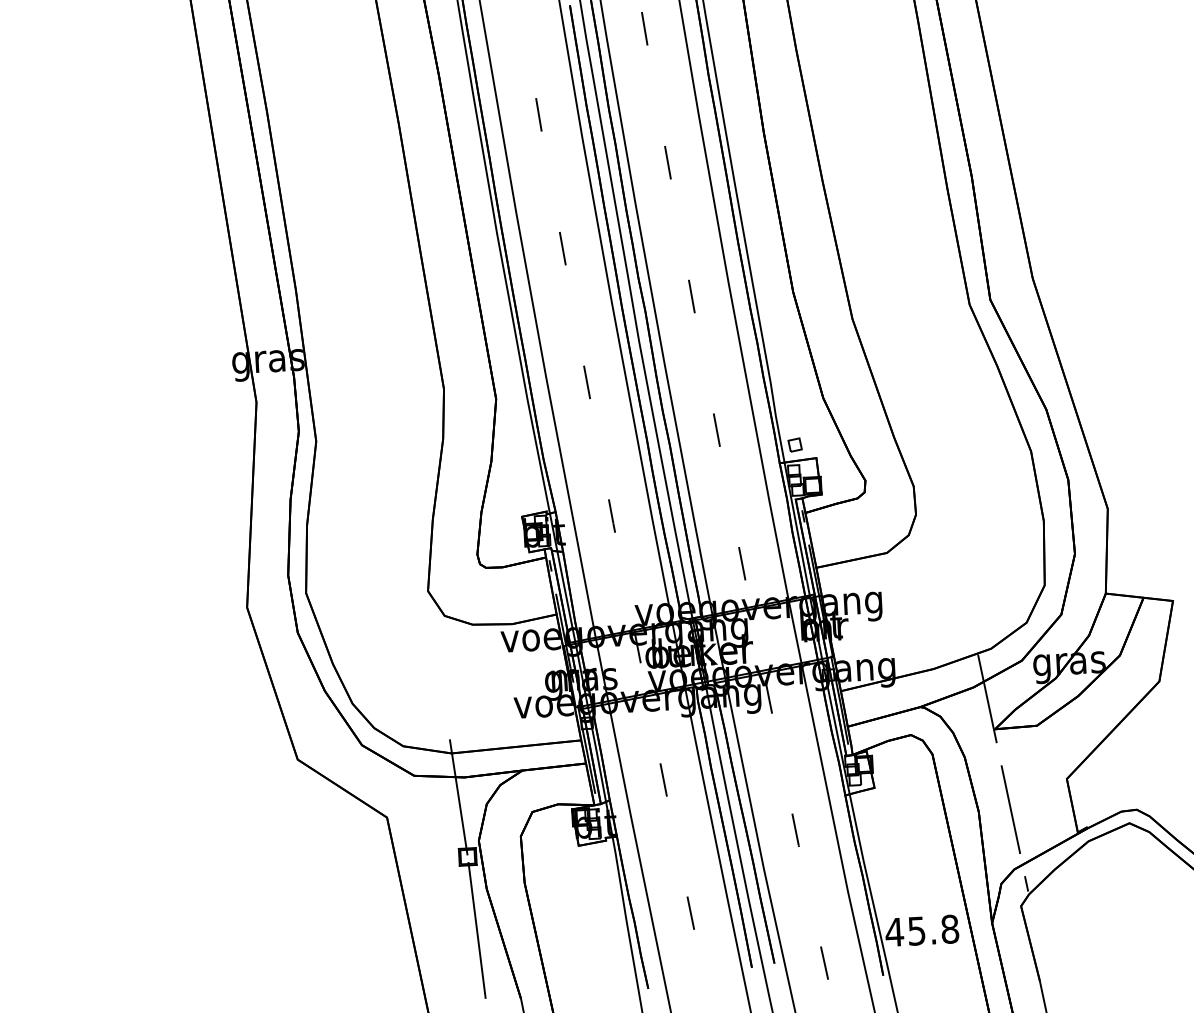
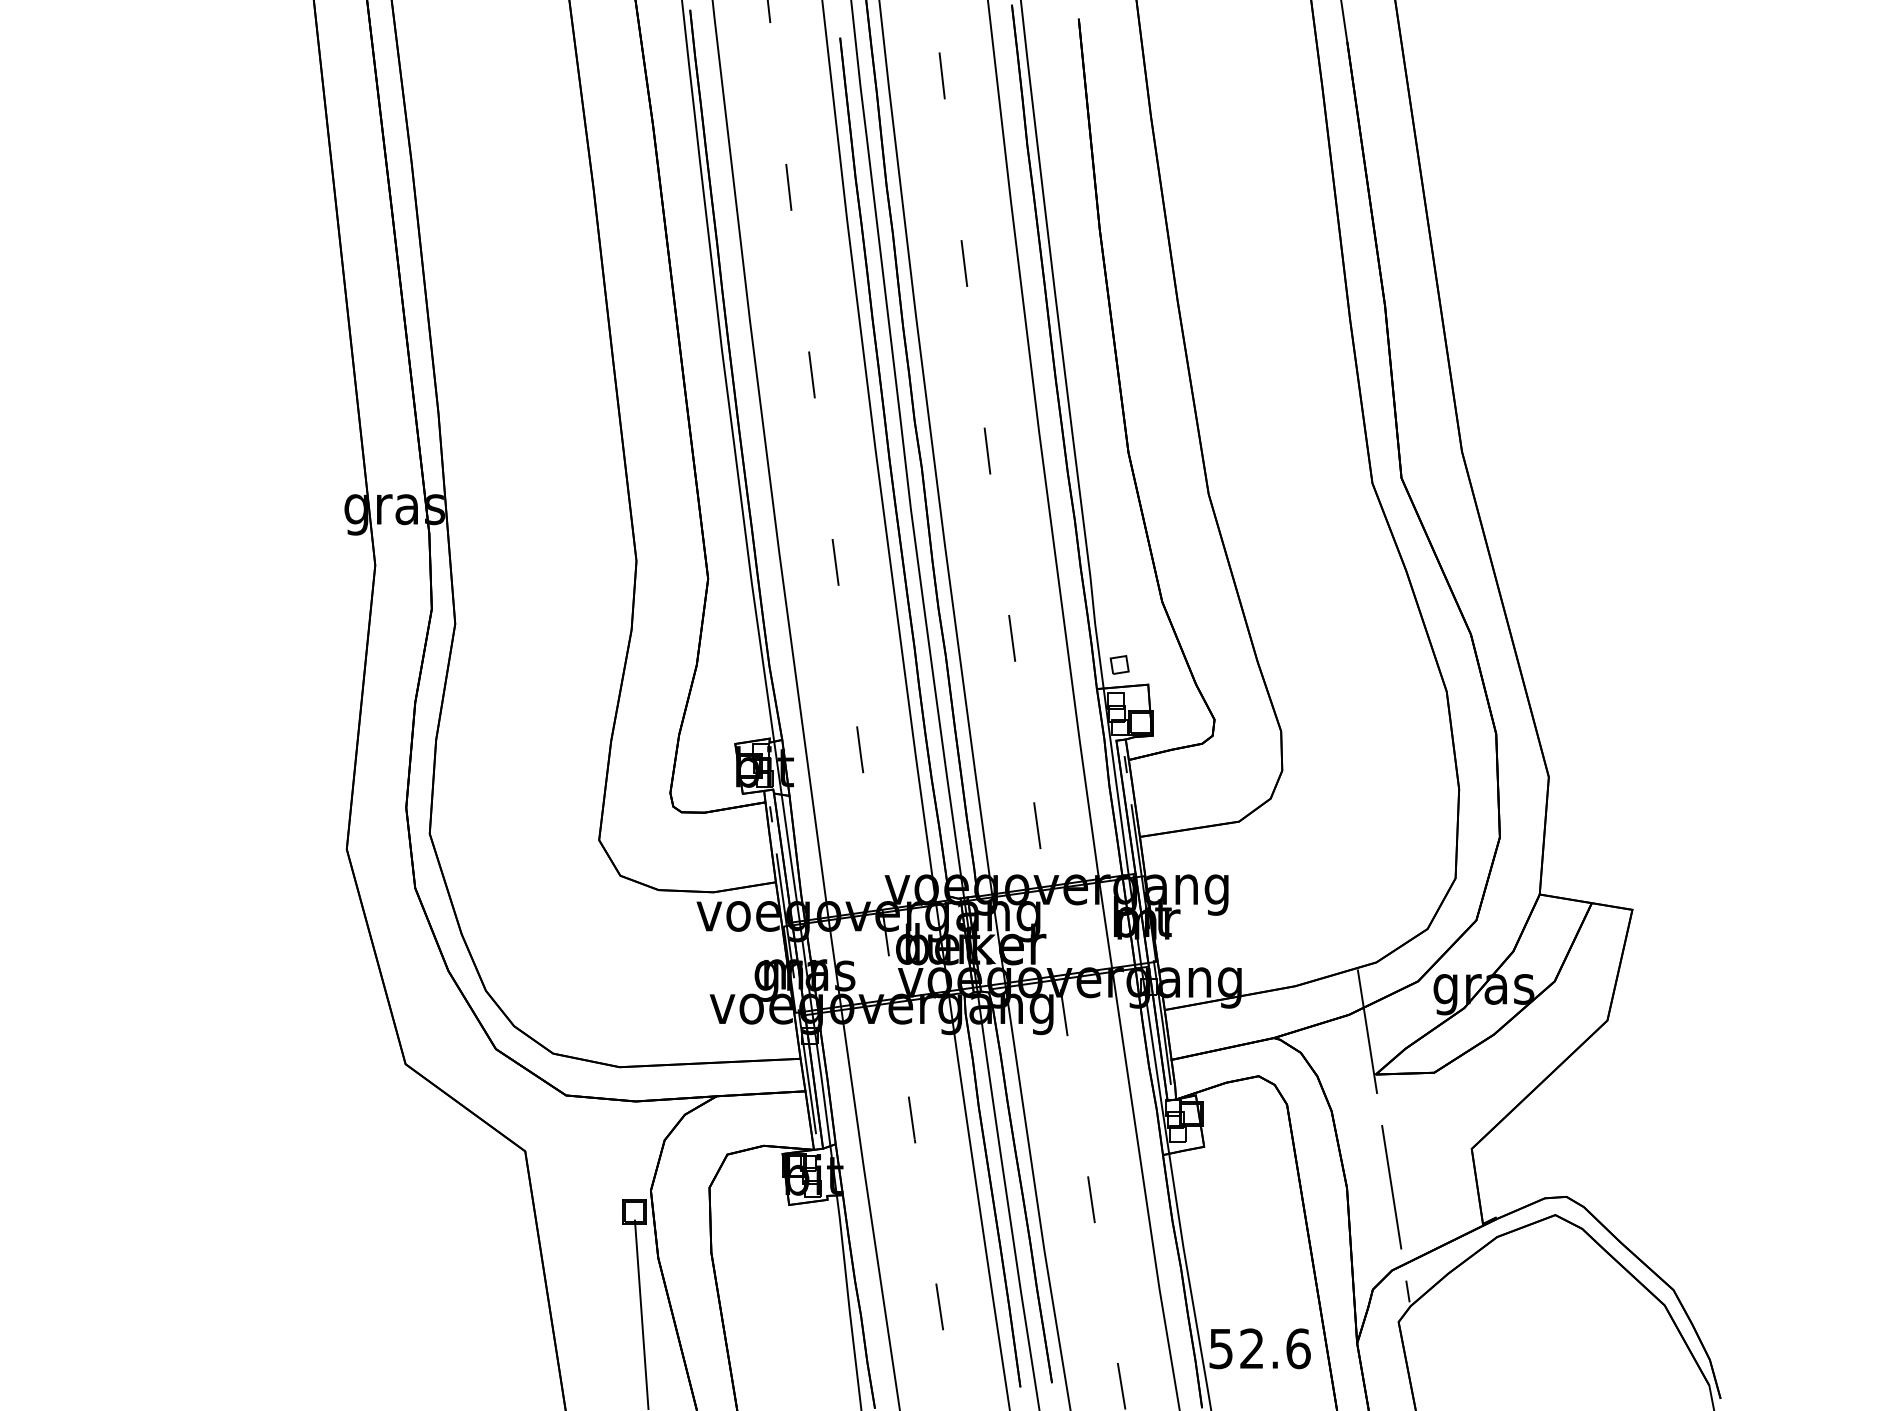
line: (458, 797) -> (626, 1128), removed
text: (922, 930) -> (1259, 1348), 45.8 -> 52.6

